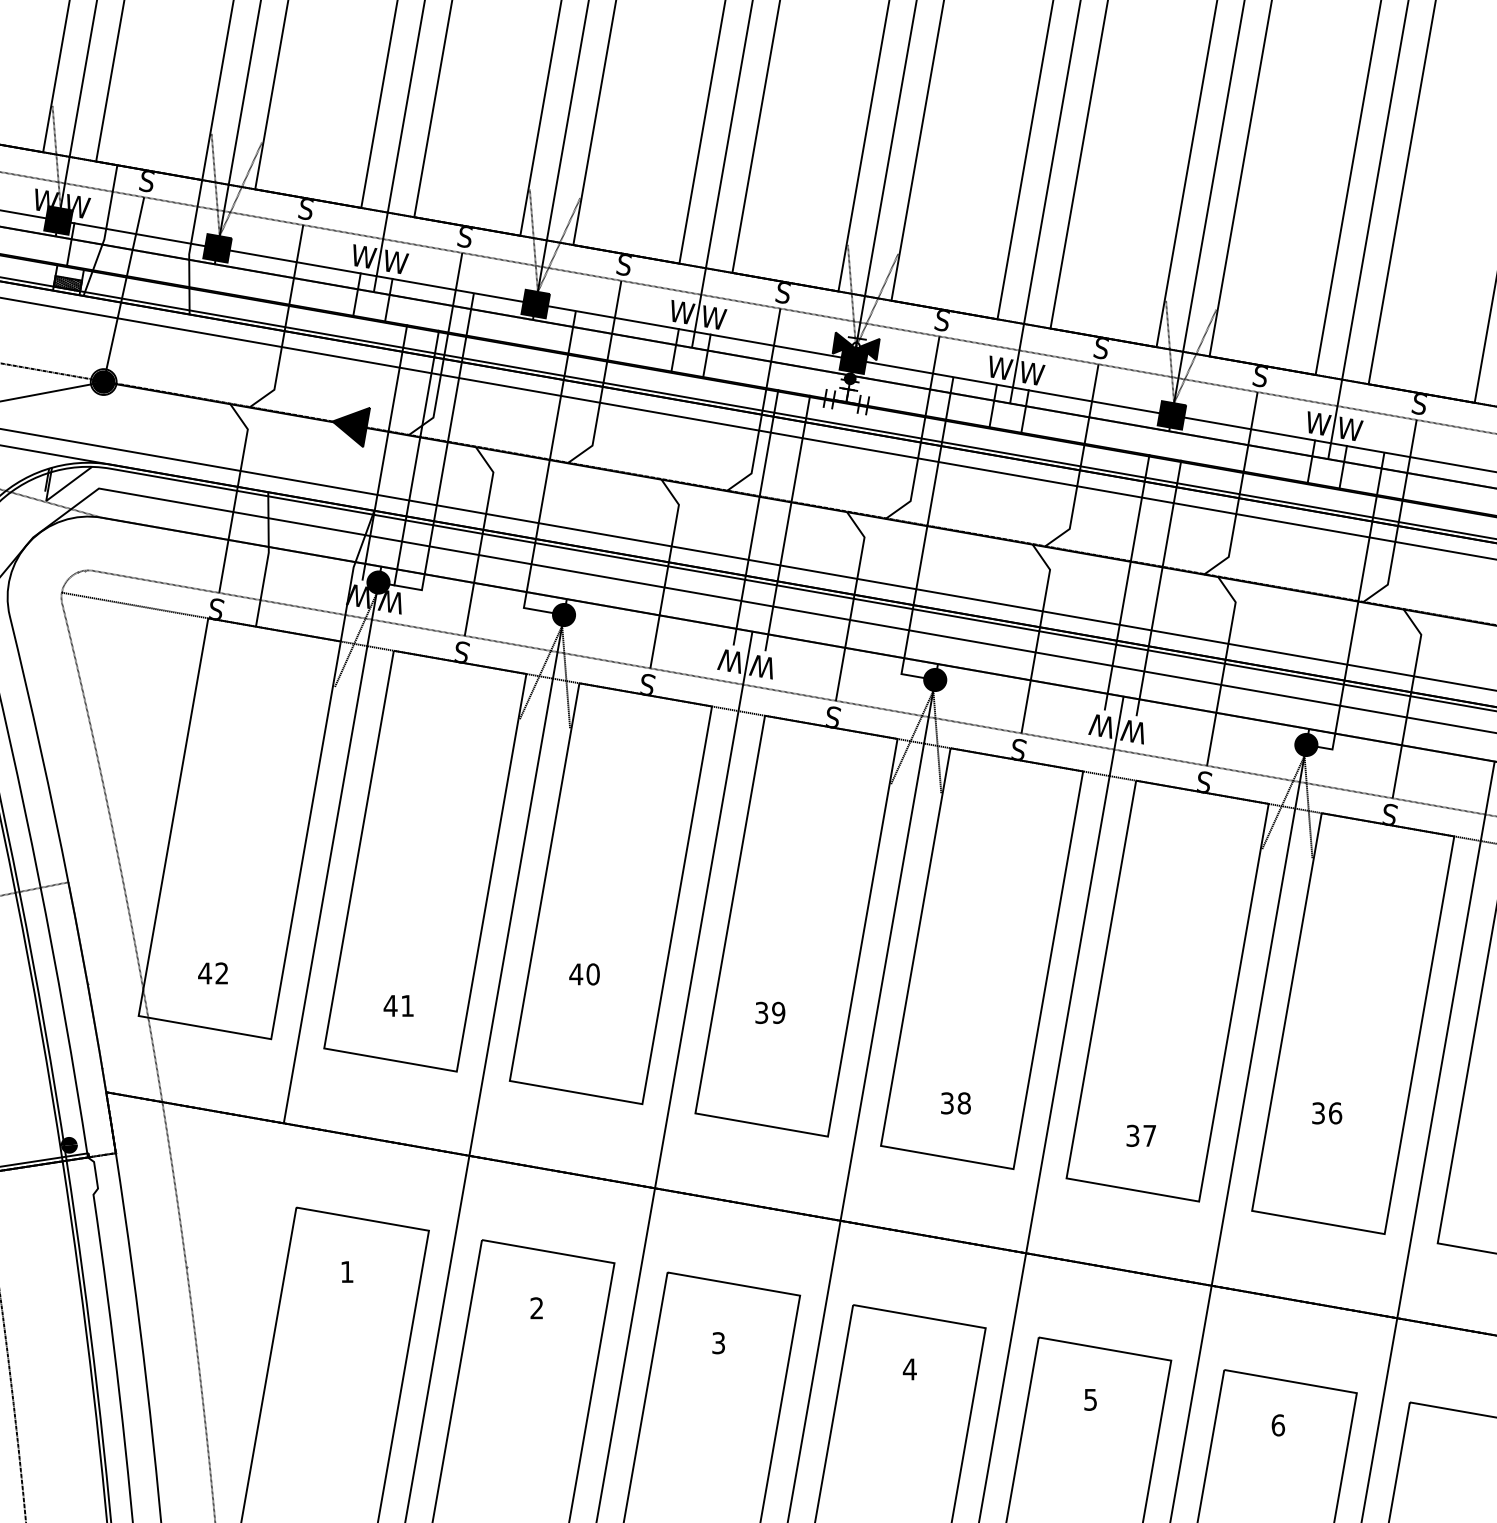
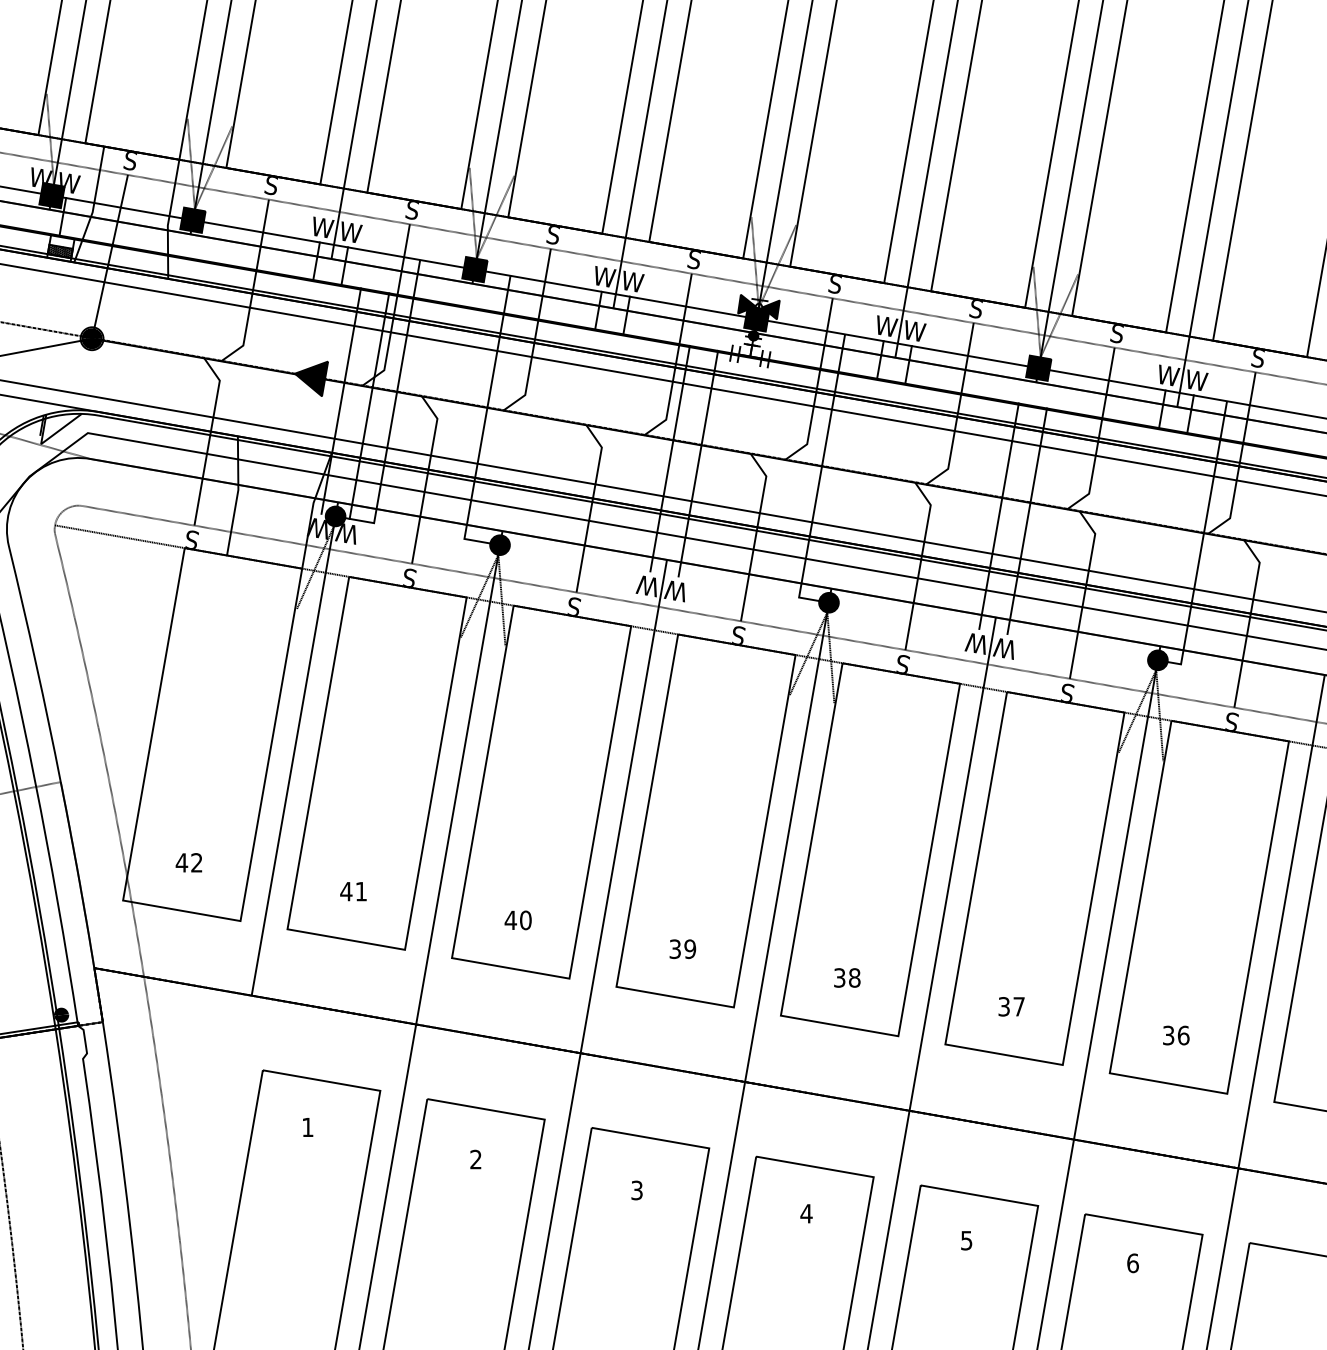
text: (584, 974) -> (518, 920), moved
text: (770, 1012) -> (682, 948), moved
text: (1327, 1113) -> (1176, 1035), moved

